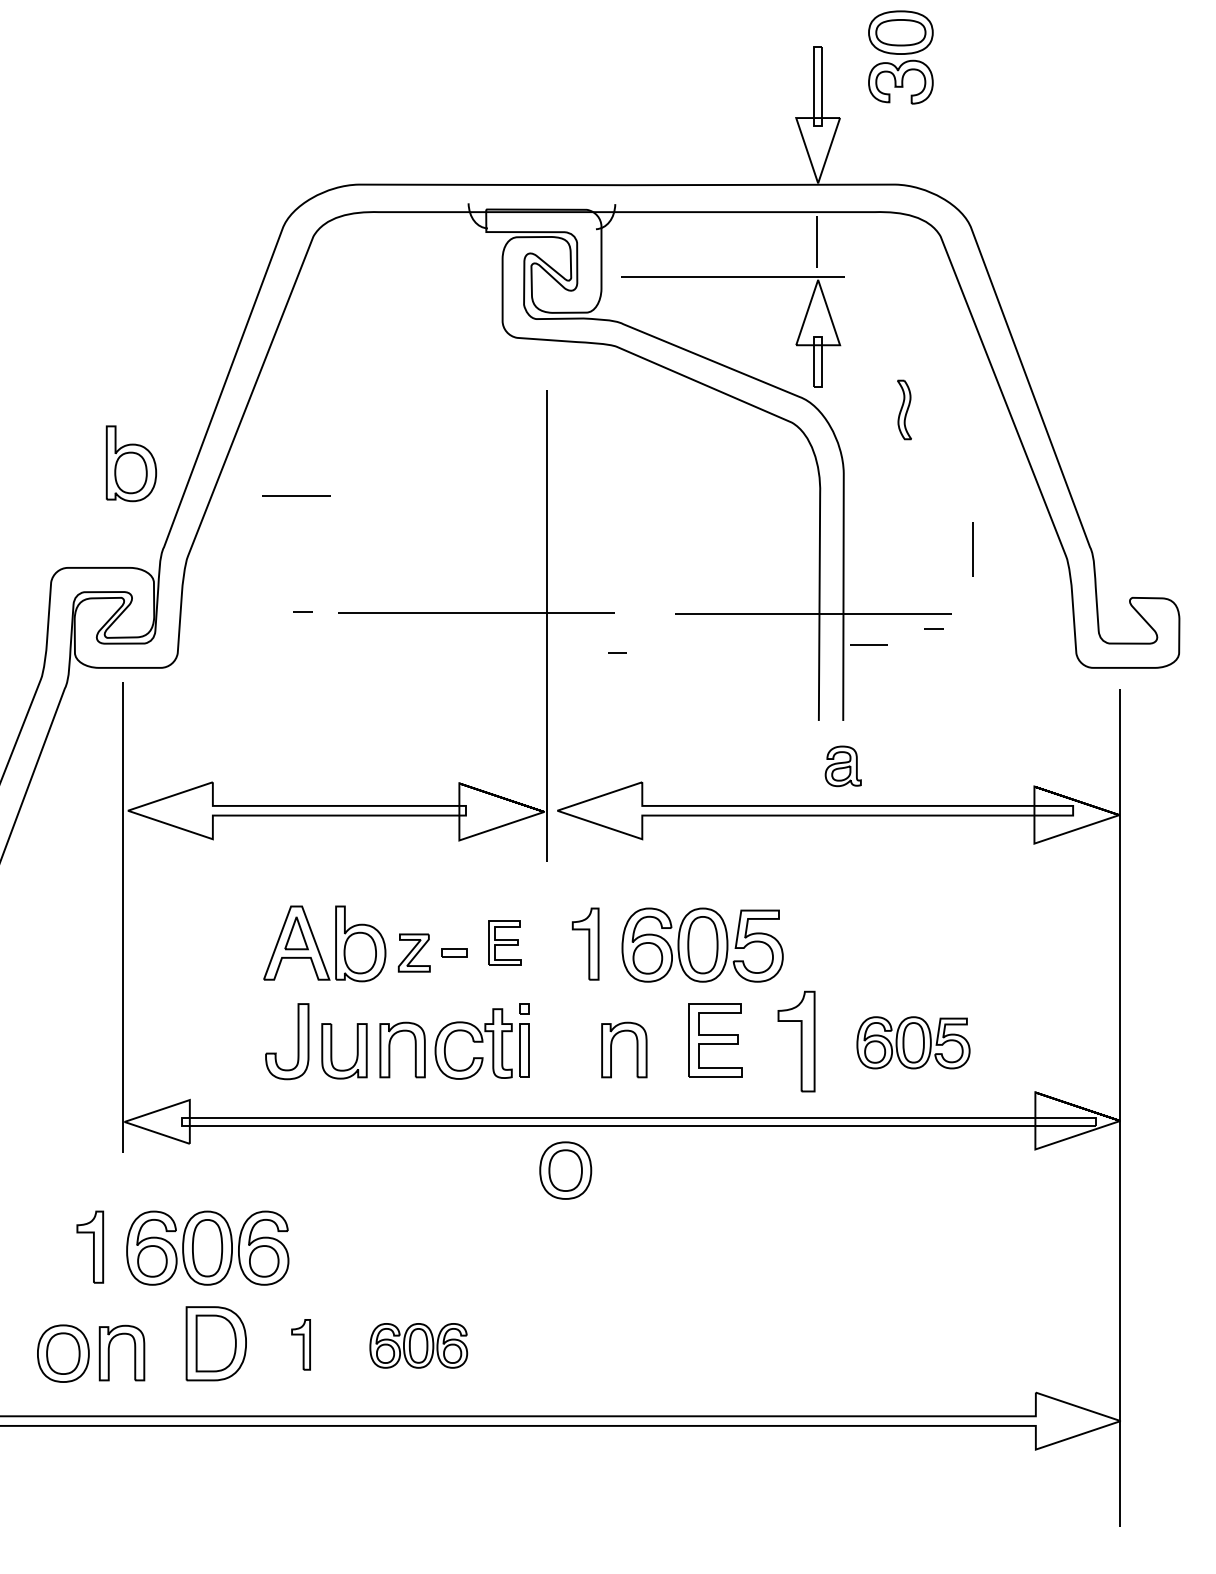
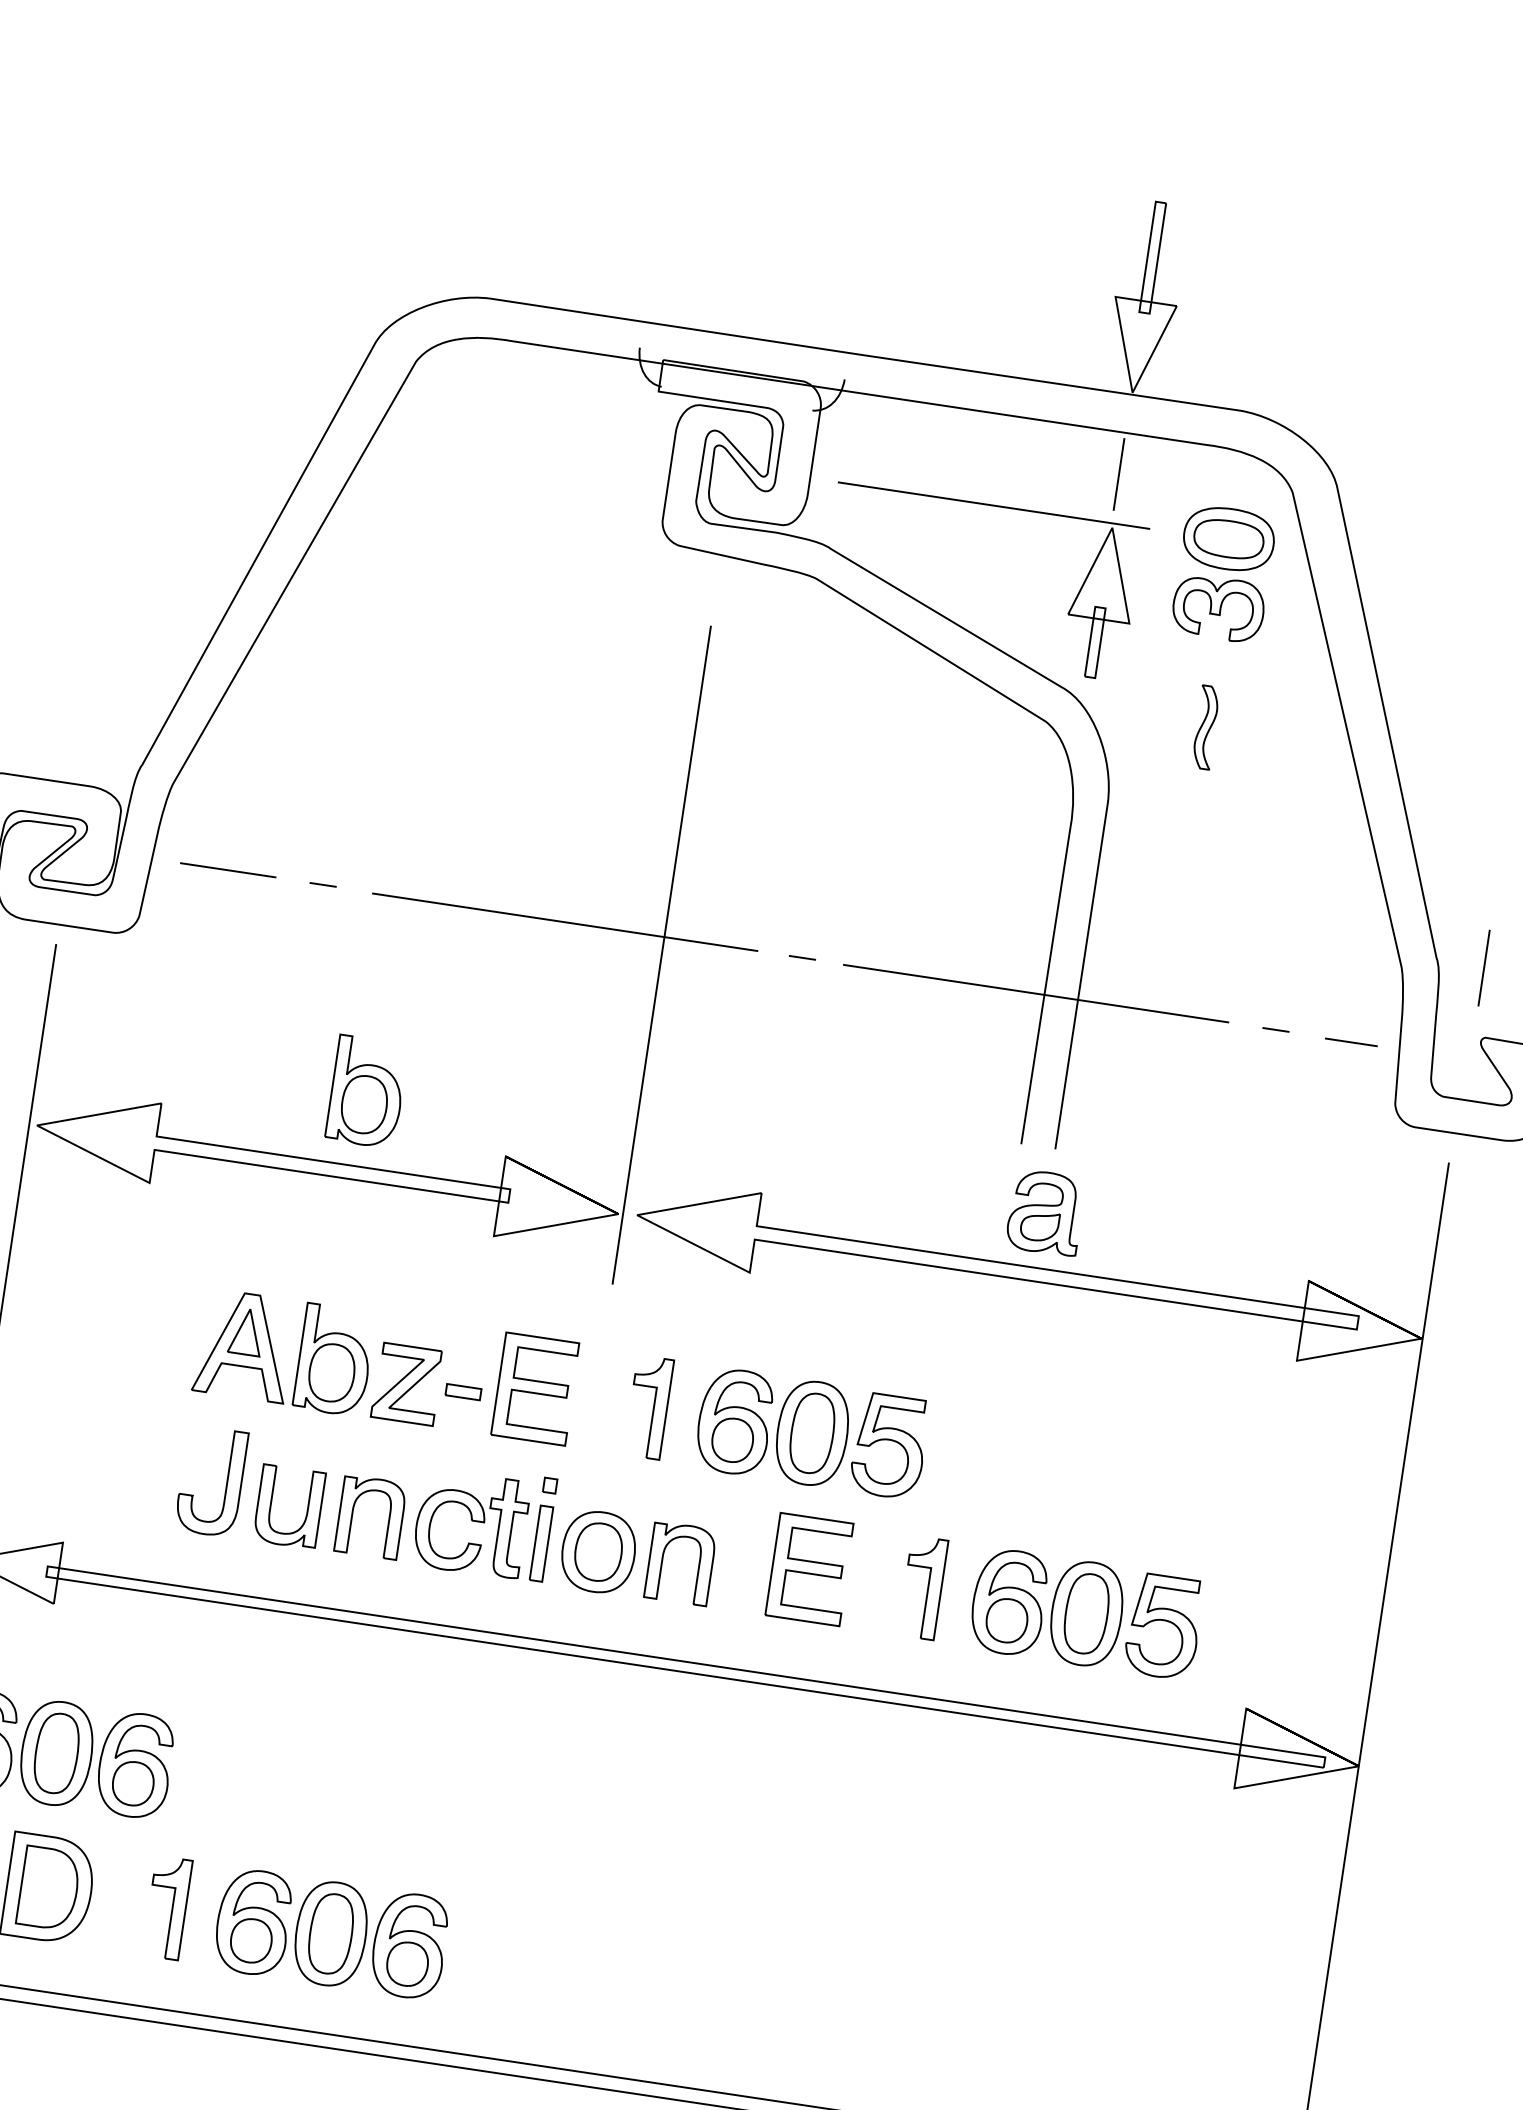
part: (900, 57) -> (1223, 573), moved
part: (131, 463) -> (367, 1091), moved
line: (296, 495) -> (228, 869), moved
line: (972, 549) -> (1482, 968), moved
line: (933, 628) -> (1275, 1028), moved
line: (868, 644) -> (1350, 1041), moved
line: (617, 652) -> (803, 956), moved
part: (843, 766) -> (1046, 1213), size x1.43
part: (504, 943) -> (535, 1389), size x1.67
part: (414, 952) -> (407, 1383), size x1.43
part: (796, 1041) -> (923, 1587), size x0.71
part: (913, 1042) -> (1086, 1613), size x1.43
part: (565, 1170) -> (598, 1551), moved
part: (300, 1344) -> (166, 1907), size x1.43
part: (418, 1345) -> (331, 1933), size x1.67

